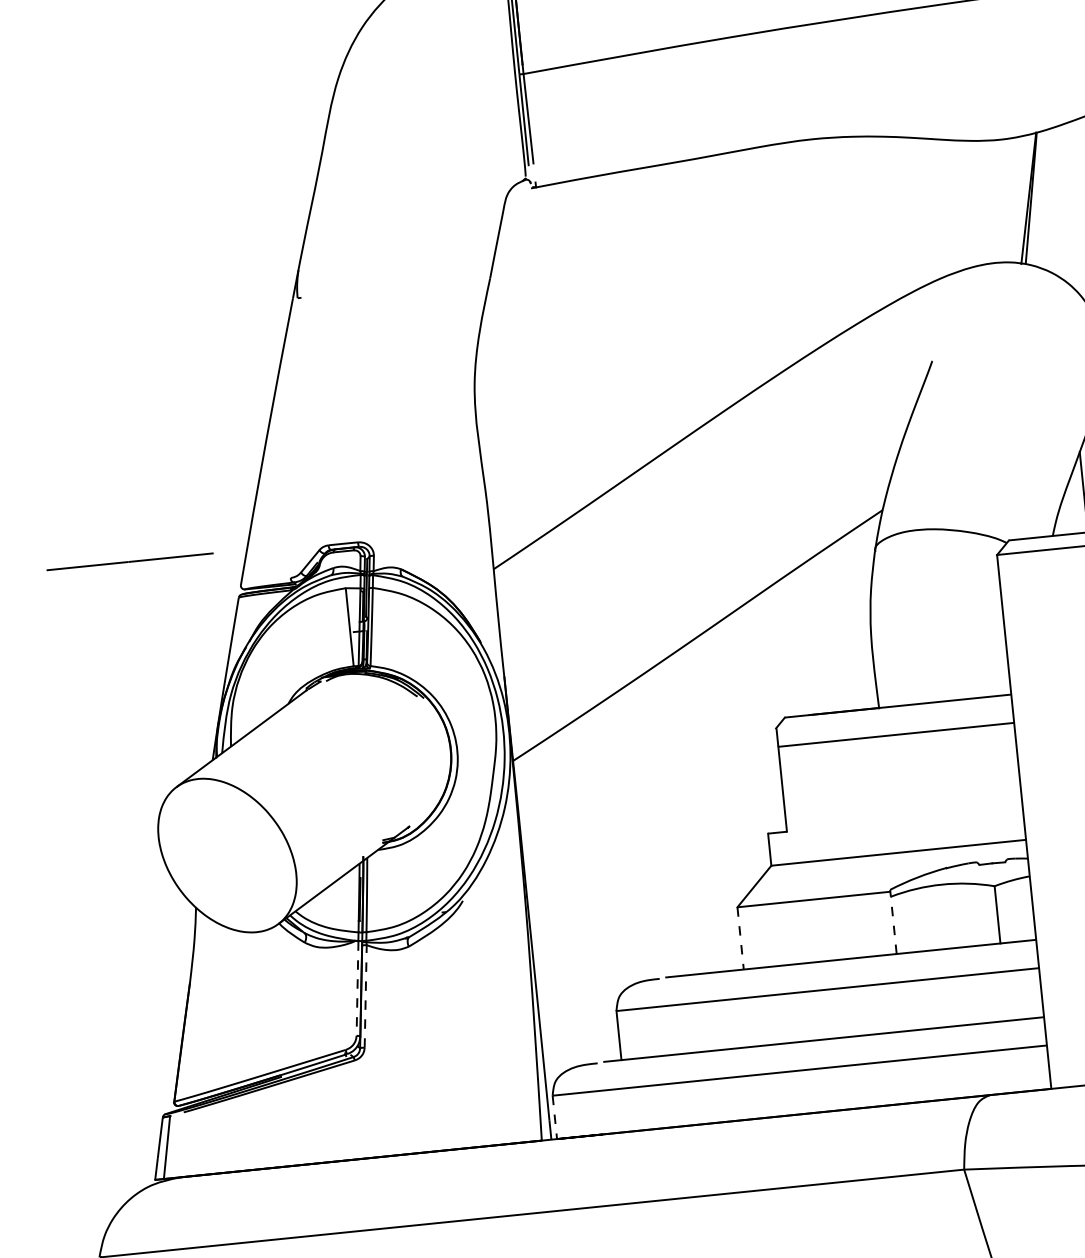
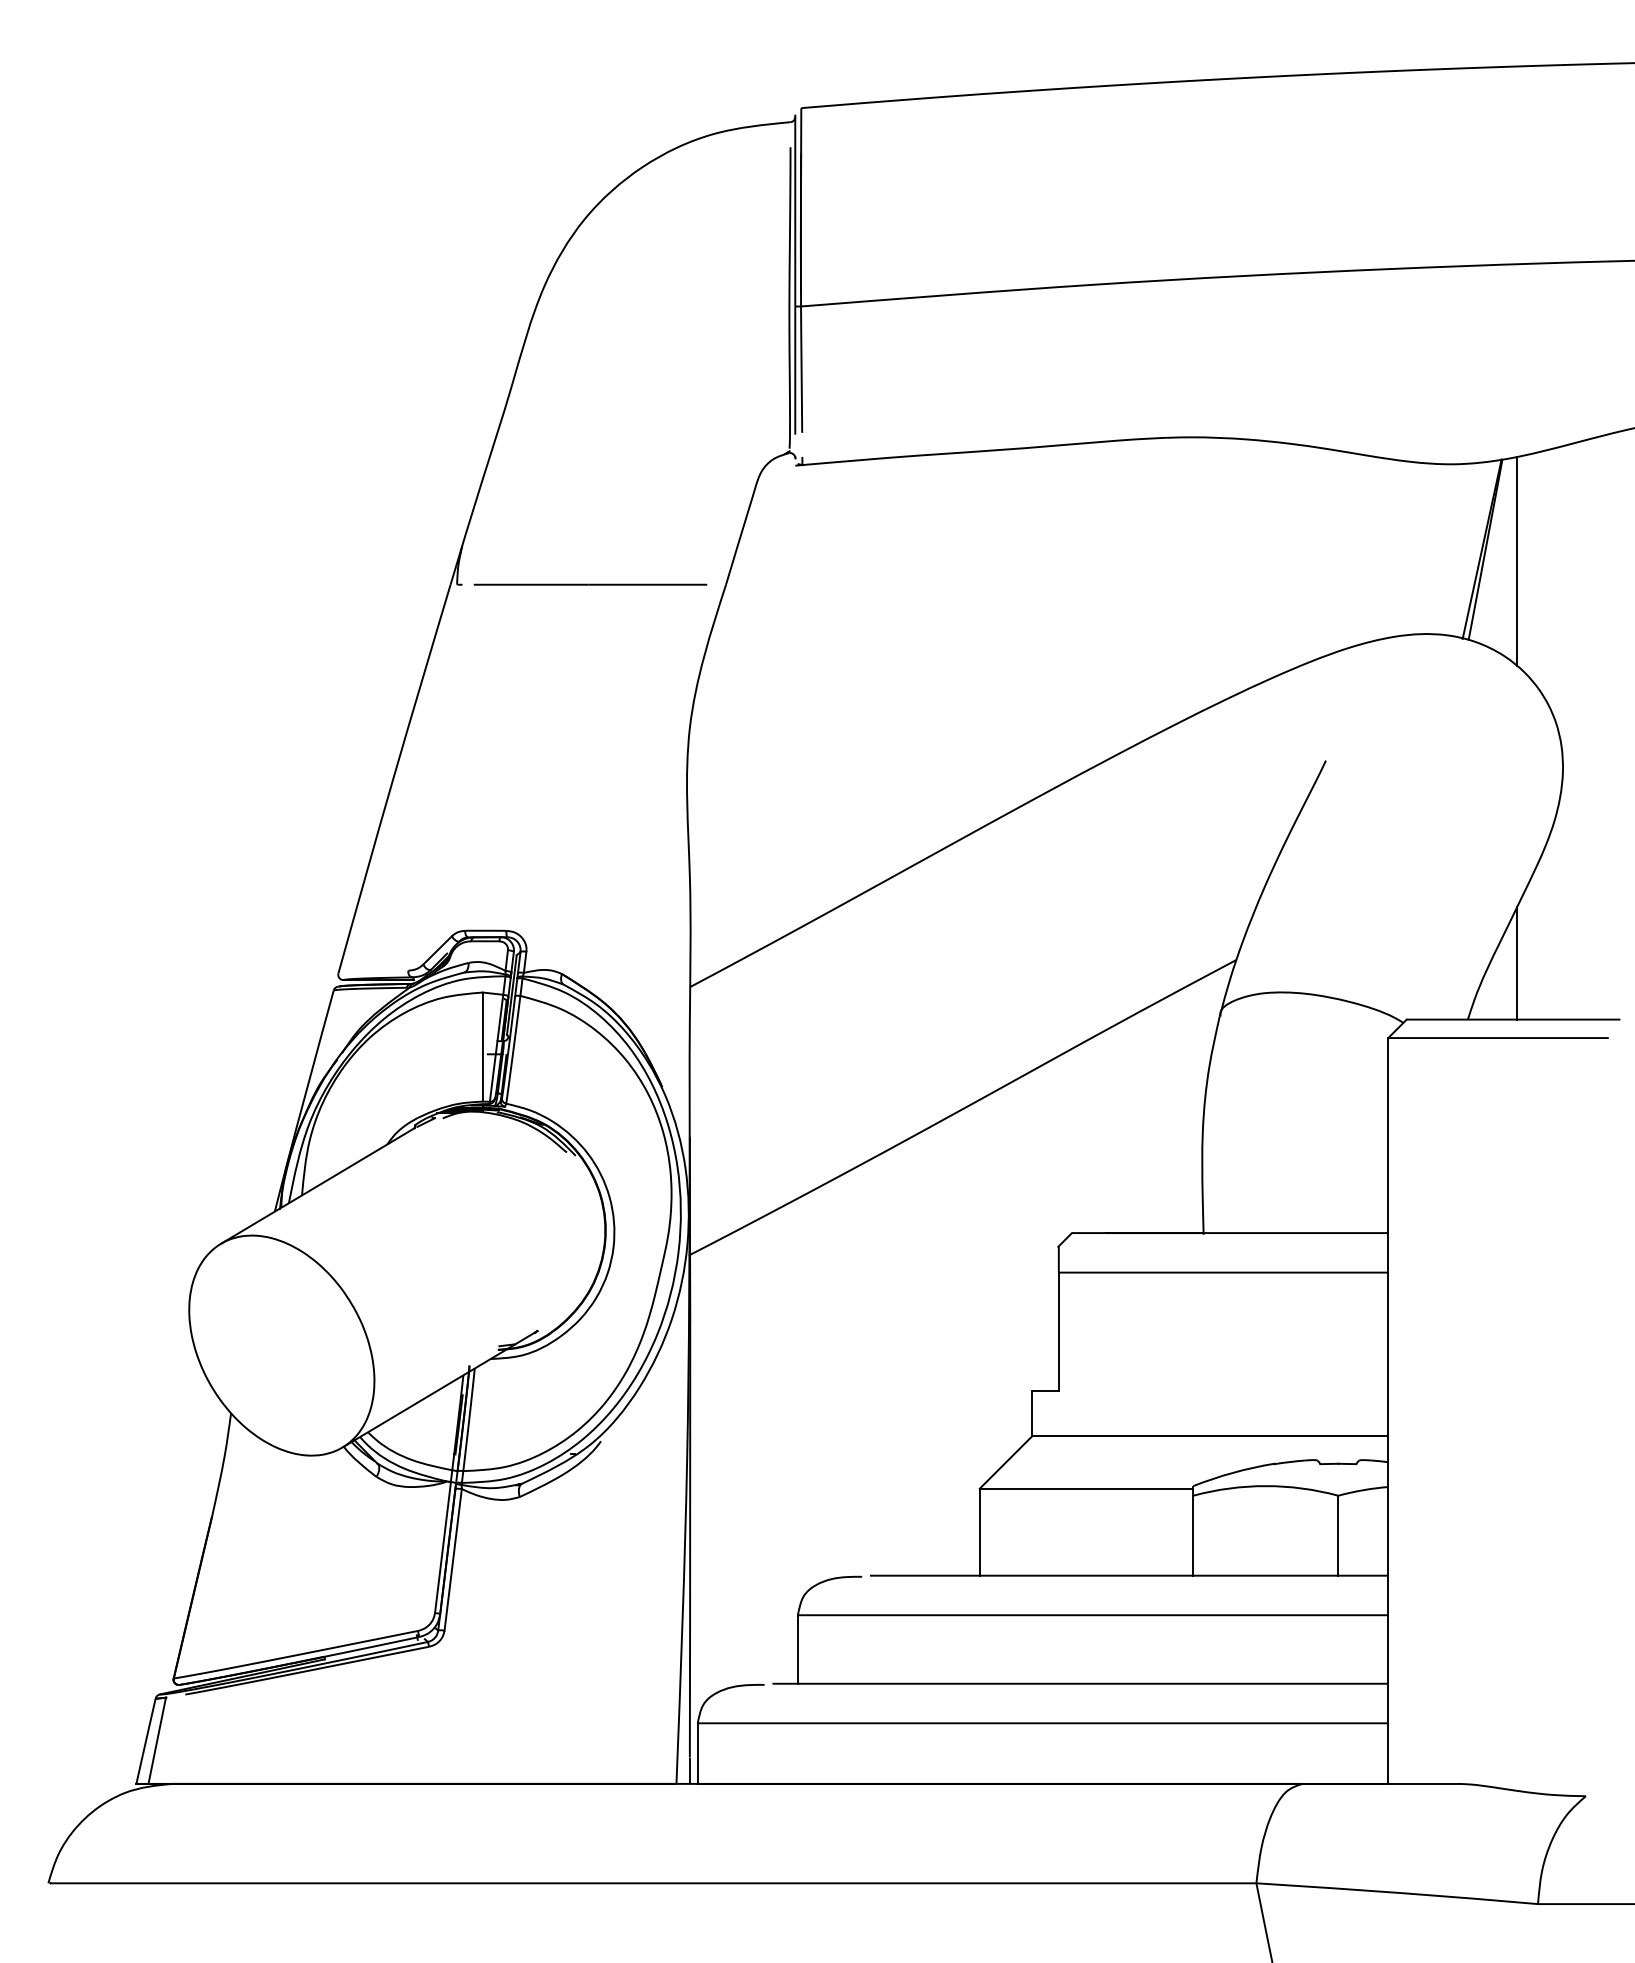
line: (1054, 204) -> (1517, 561), added
line: (130, 561) -> (590, 584), moved
line: (893, 925) -> (1193, 1535), dashed -> solid
line: (740, 938) -> (979, 1532), dashed -> solid
line: (357, 988) -> (442, 1547), dashed -> solid
line: (365, 996) -> (453, 1559), dashed -> solid
line: (554, 1118) -> (697, 1754), dashed -> solid

